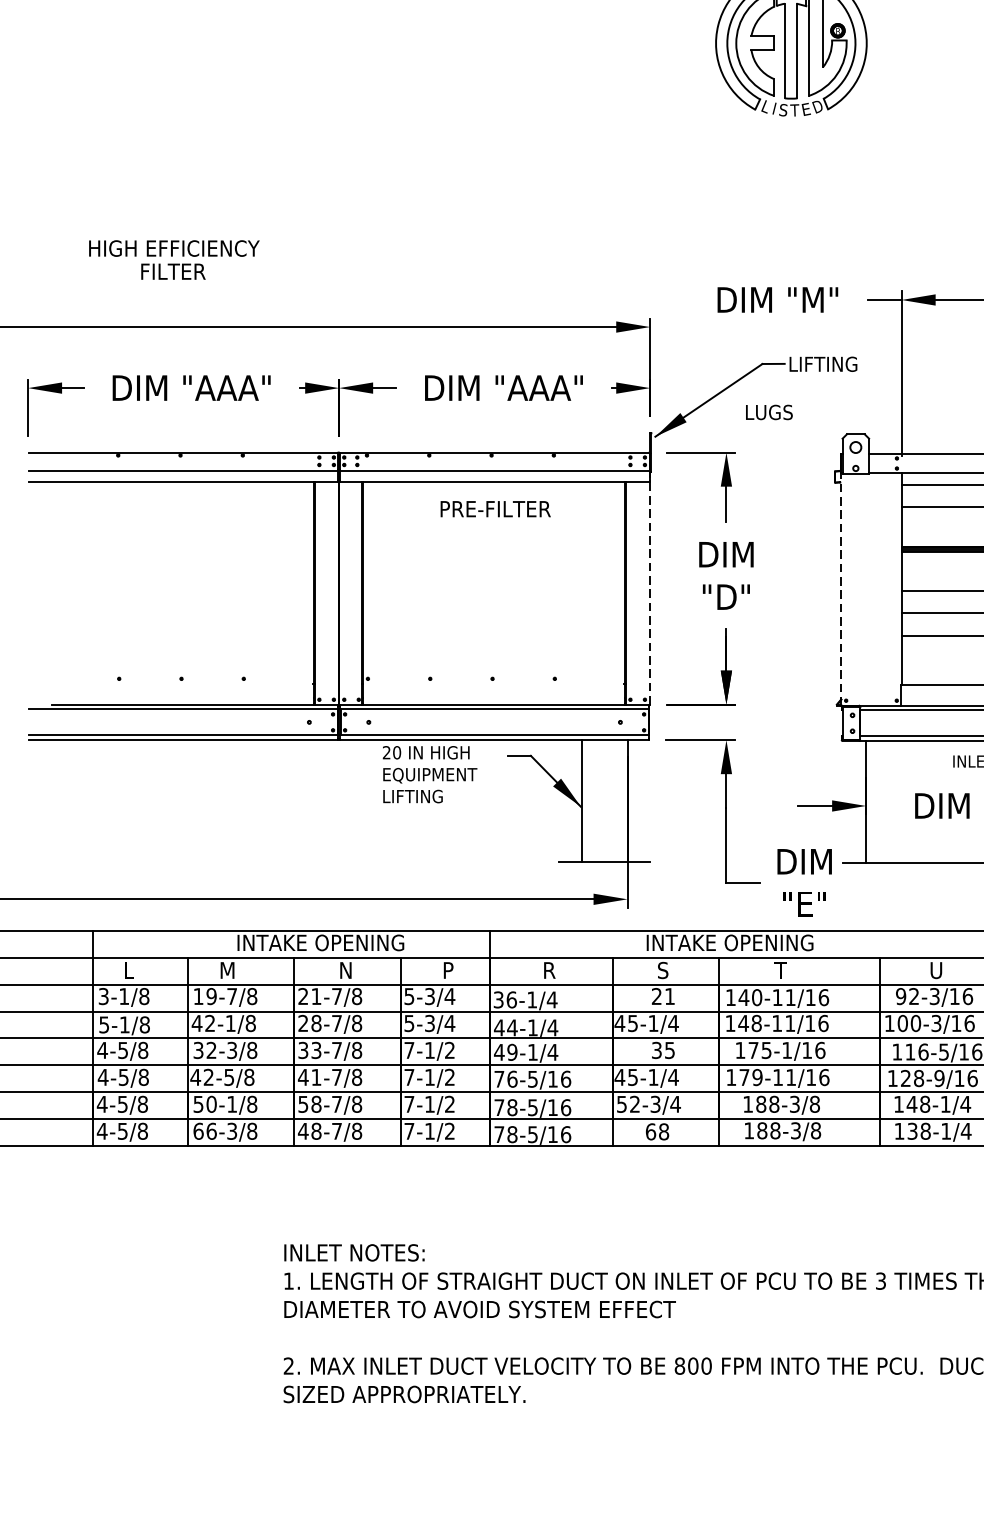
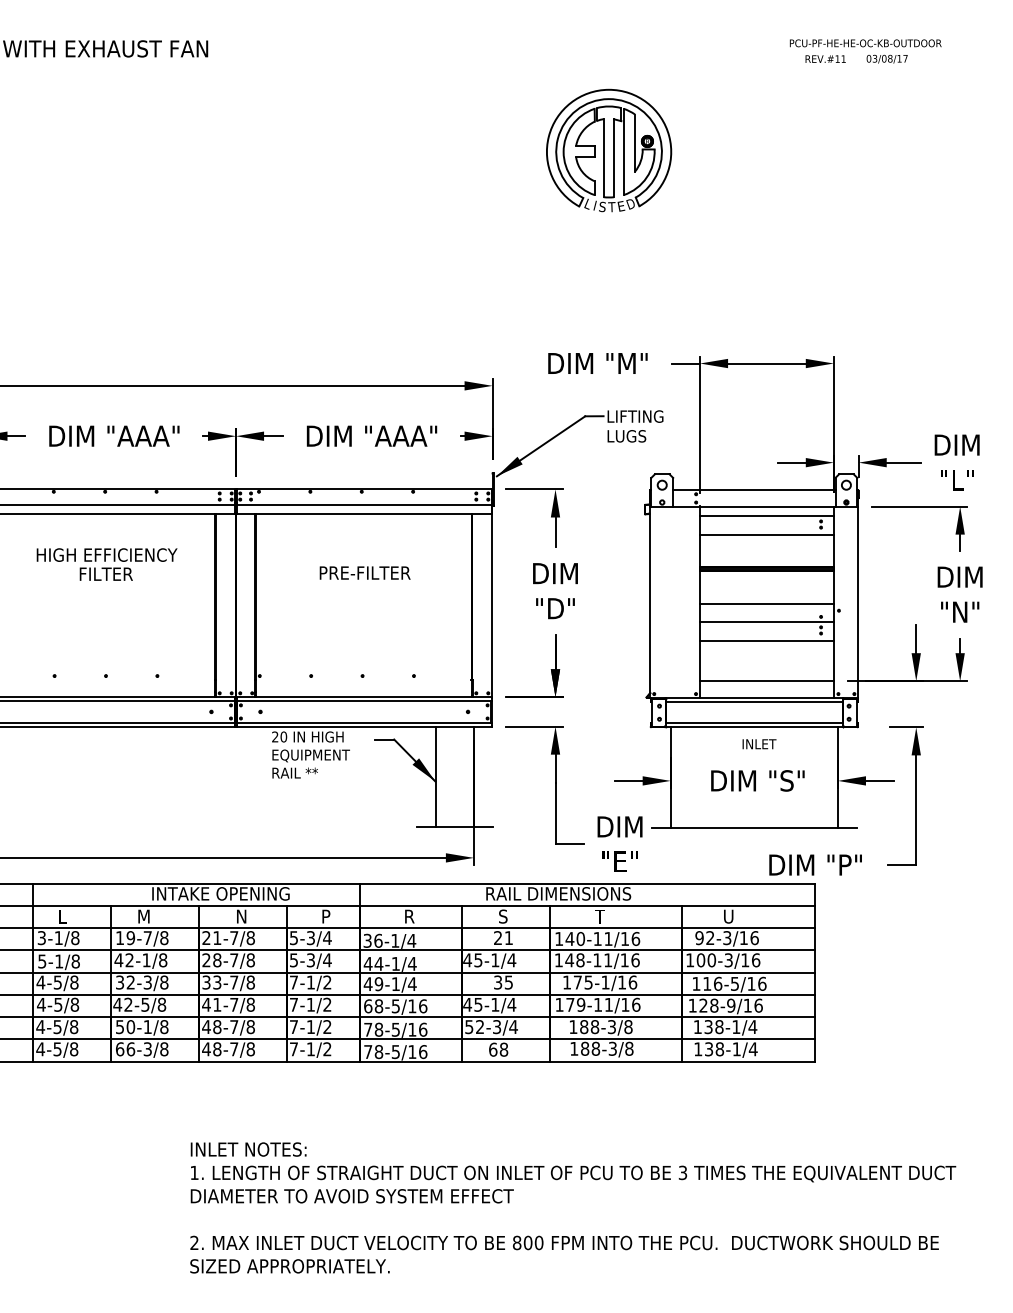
text: (173, 259) -> (106, 564), moved
text: (768, 412) -> (626, 436), moved
text: (494, 508) -> (364, 572), moved
line: (650, 588) -> (492, 601), dashed -> solid
line: (841, 589) -> (650, 602), dashed -> solid
text: (413, 795) -> (297, 772), LIFTING -> RAIL **
text: (730, 942) -> (558, 893), INTAKE OPENING -> RAIL DIMENSIONS
text: (505, 1079) -> (373, 1006), 76-5/16 -> 68-5/16
text: (303, 1104) -> (206, 1027), 58-7/8 -> 48-7/8
text: (911, 1104) -> (708, 1027), 148-1/4 -> 138-1/4

